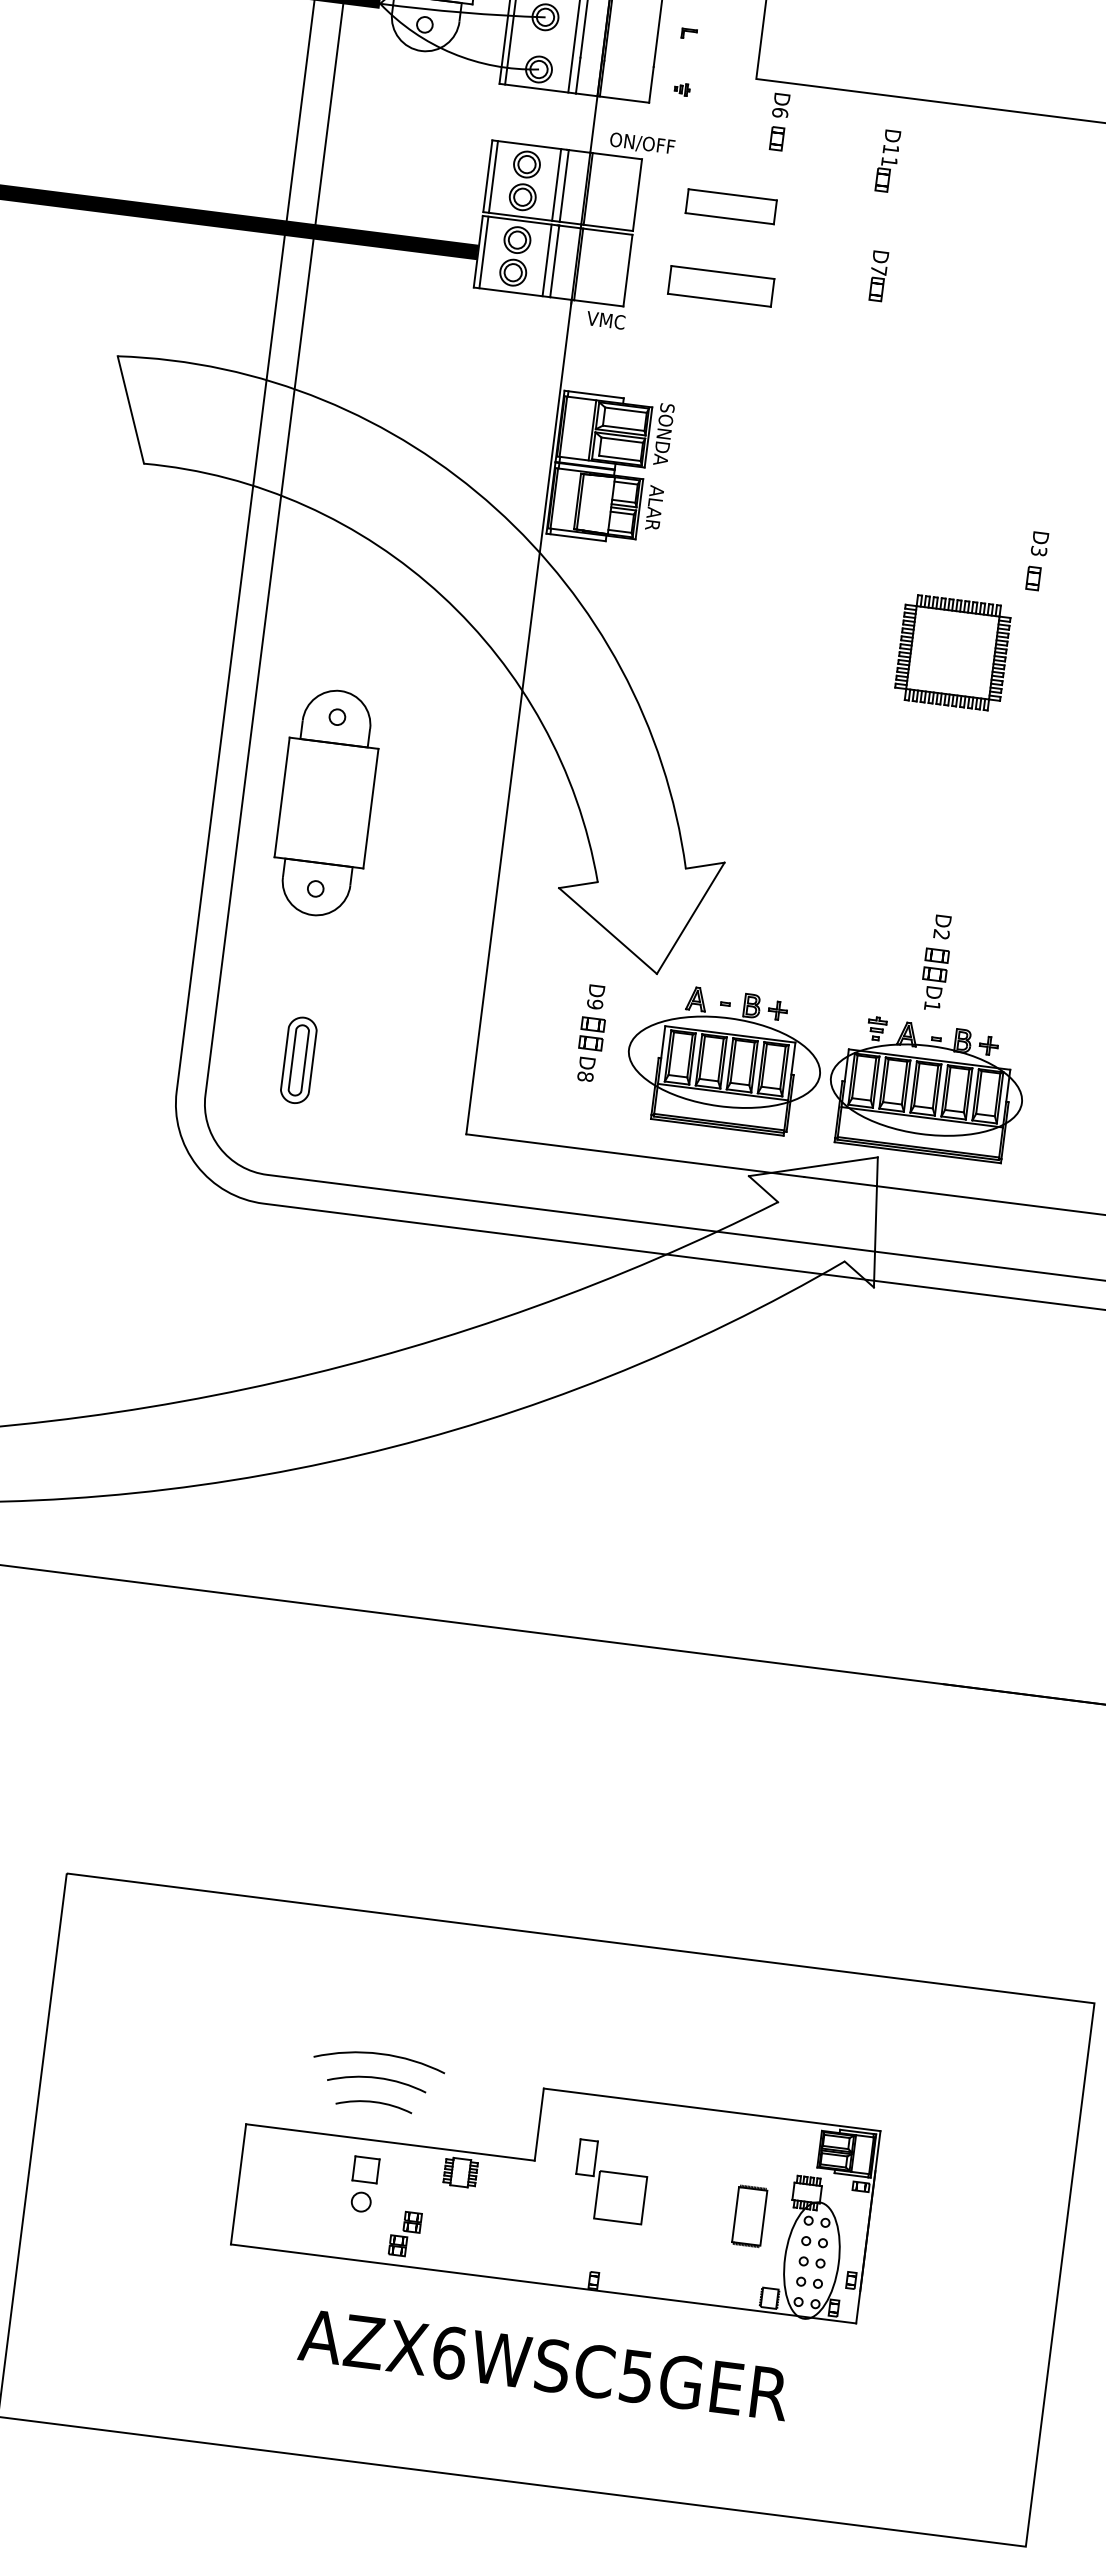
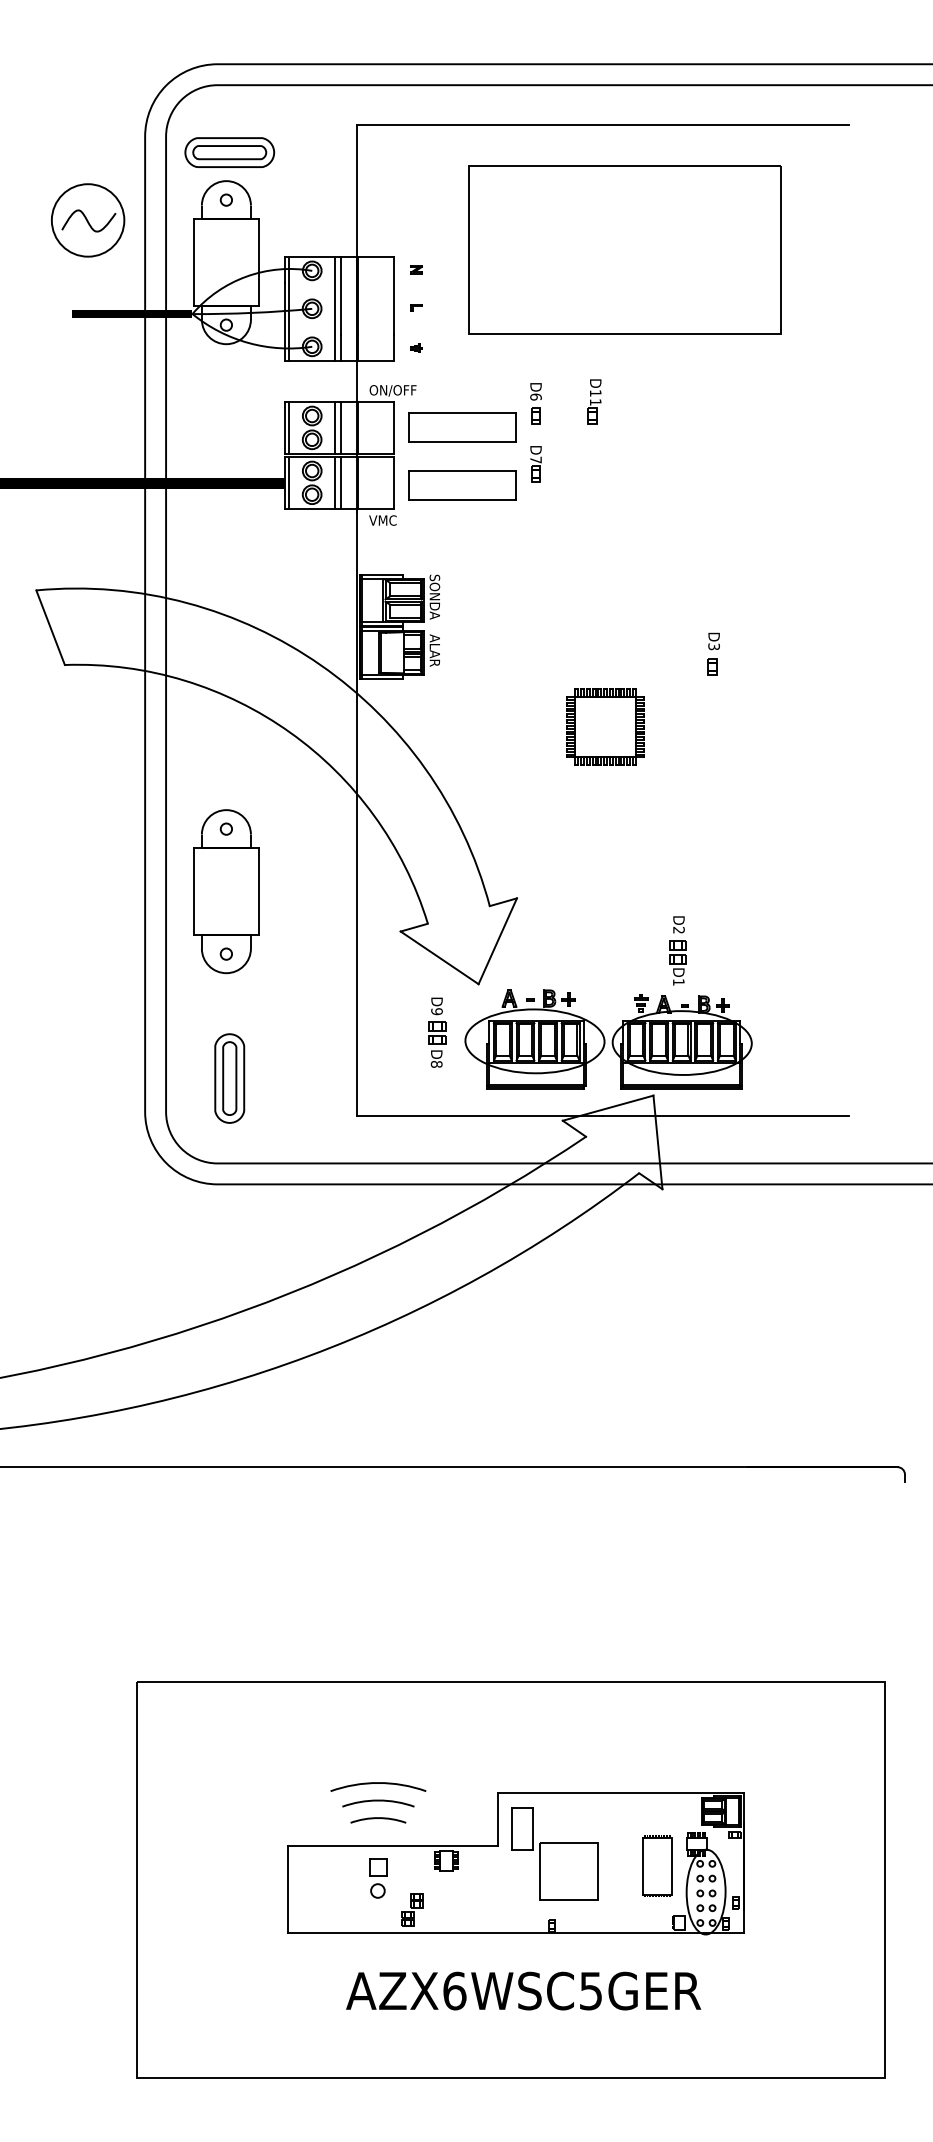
part: (778, 121) -> (535, 403), moved
part: (887, 160) -> (594, 401), moved
part: (731, 206) -> (462, 427), size x1.67
part: (877, 276) -> (535, 464), moved
part: (721, 286) -> (462, 485), size x1.43
part: (952, 651) -> (605, 726), moved
part: (298, 1060) -> (229, 1078), size x1.43
part: (610, 2181) -> (554, 1853), size x1.67
part: (749, 2215) -> (657, 1865), size x1.43

